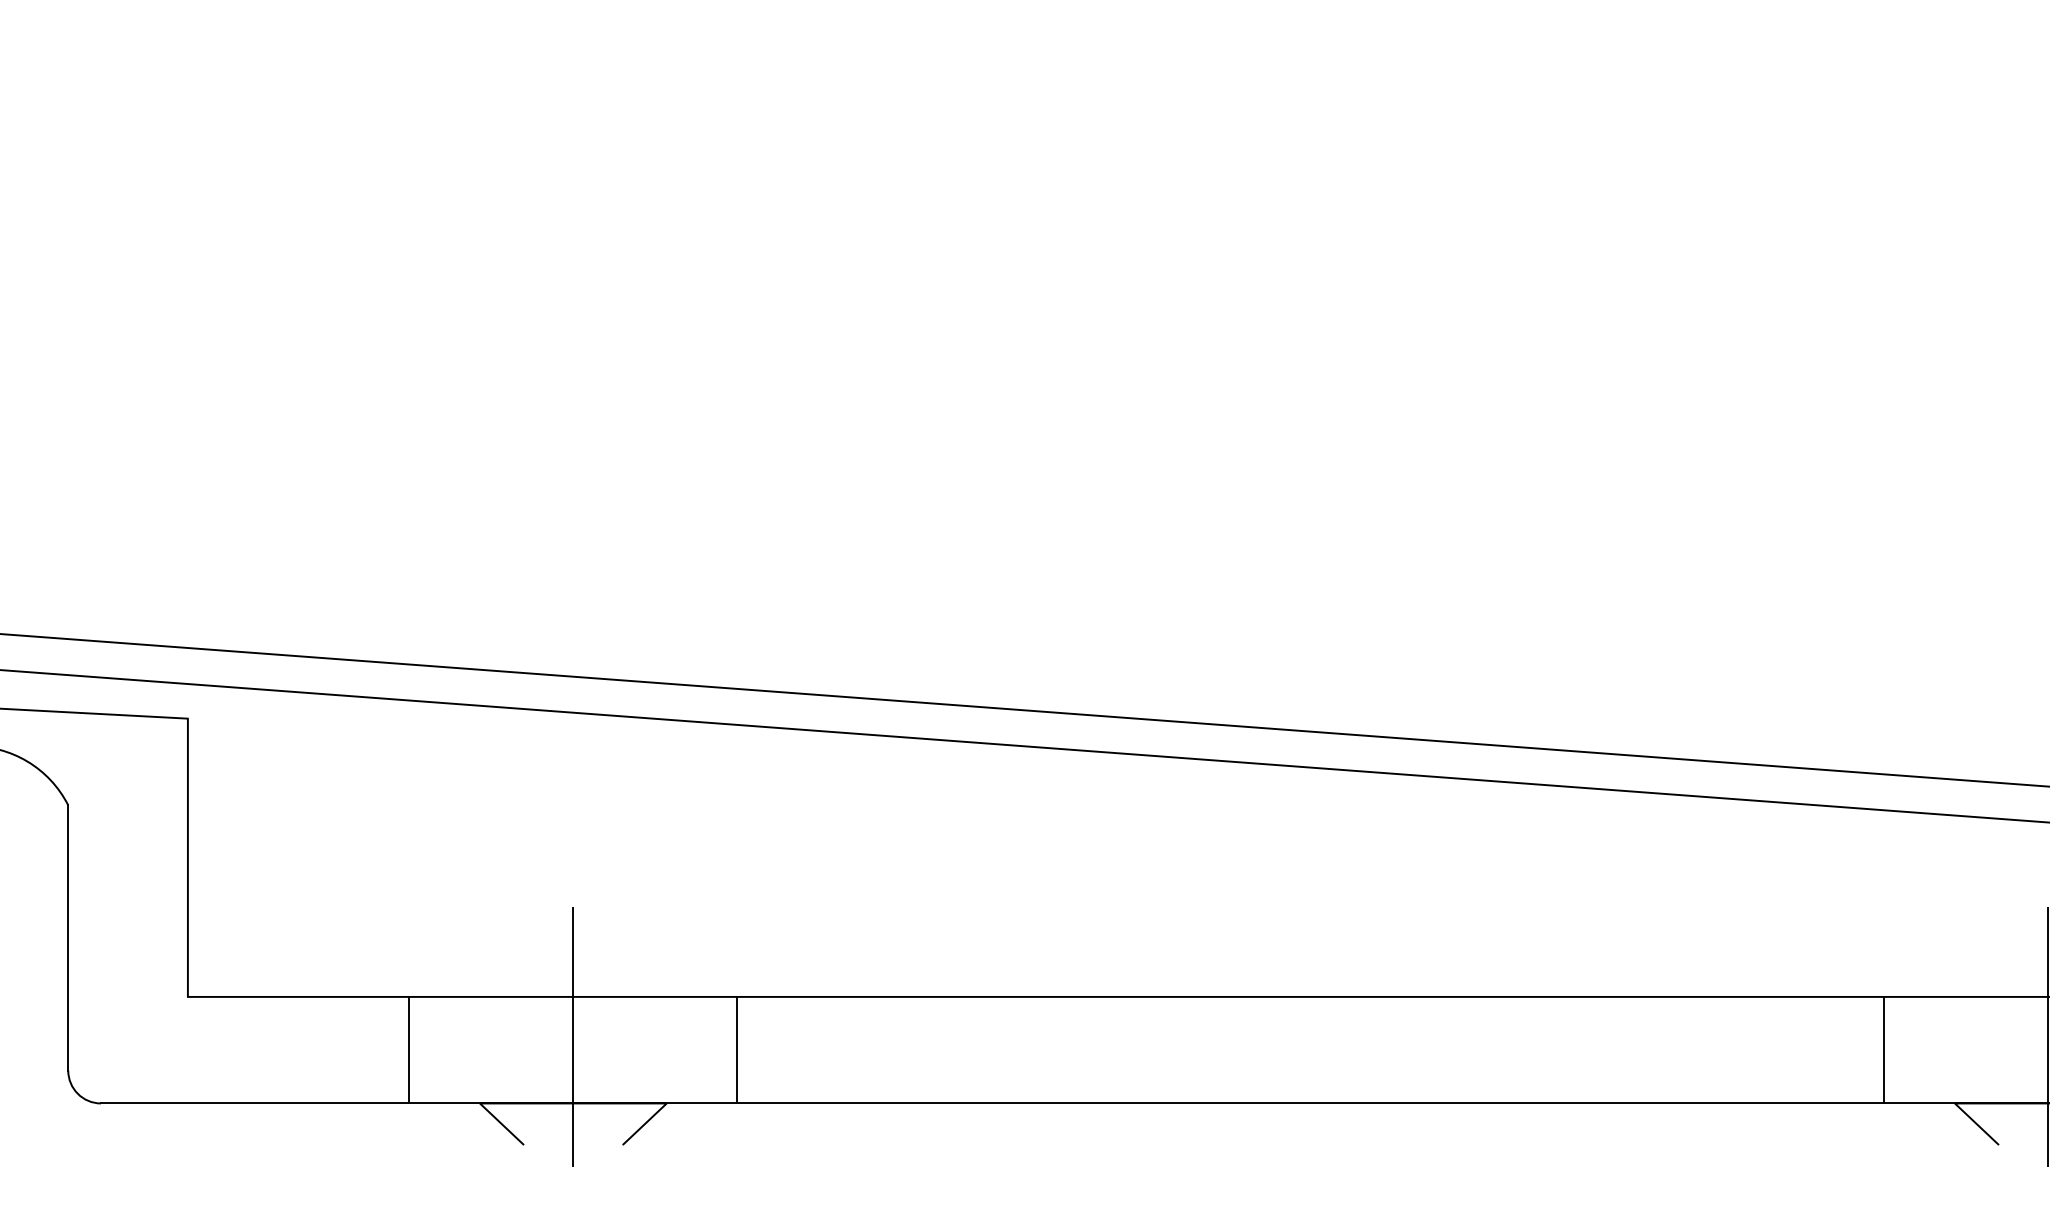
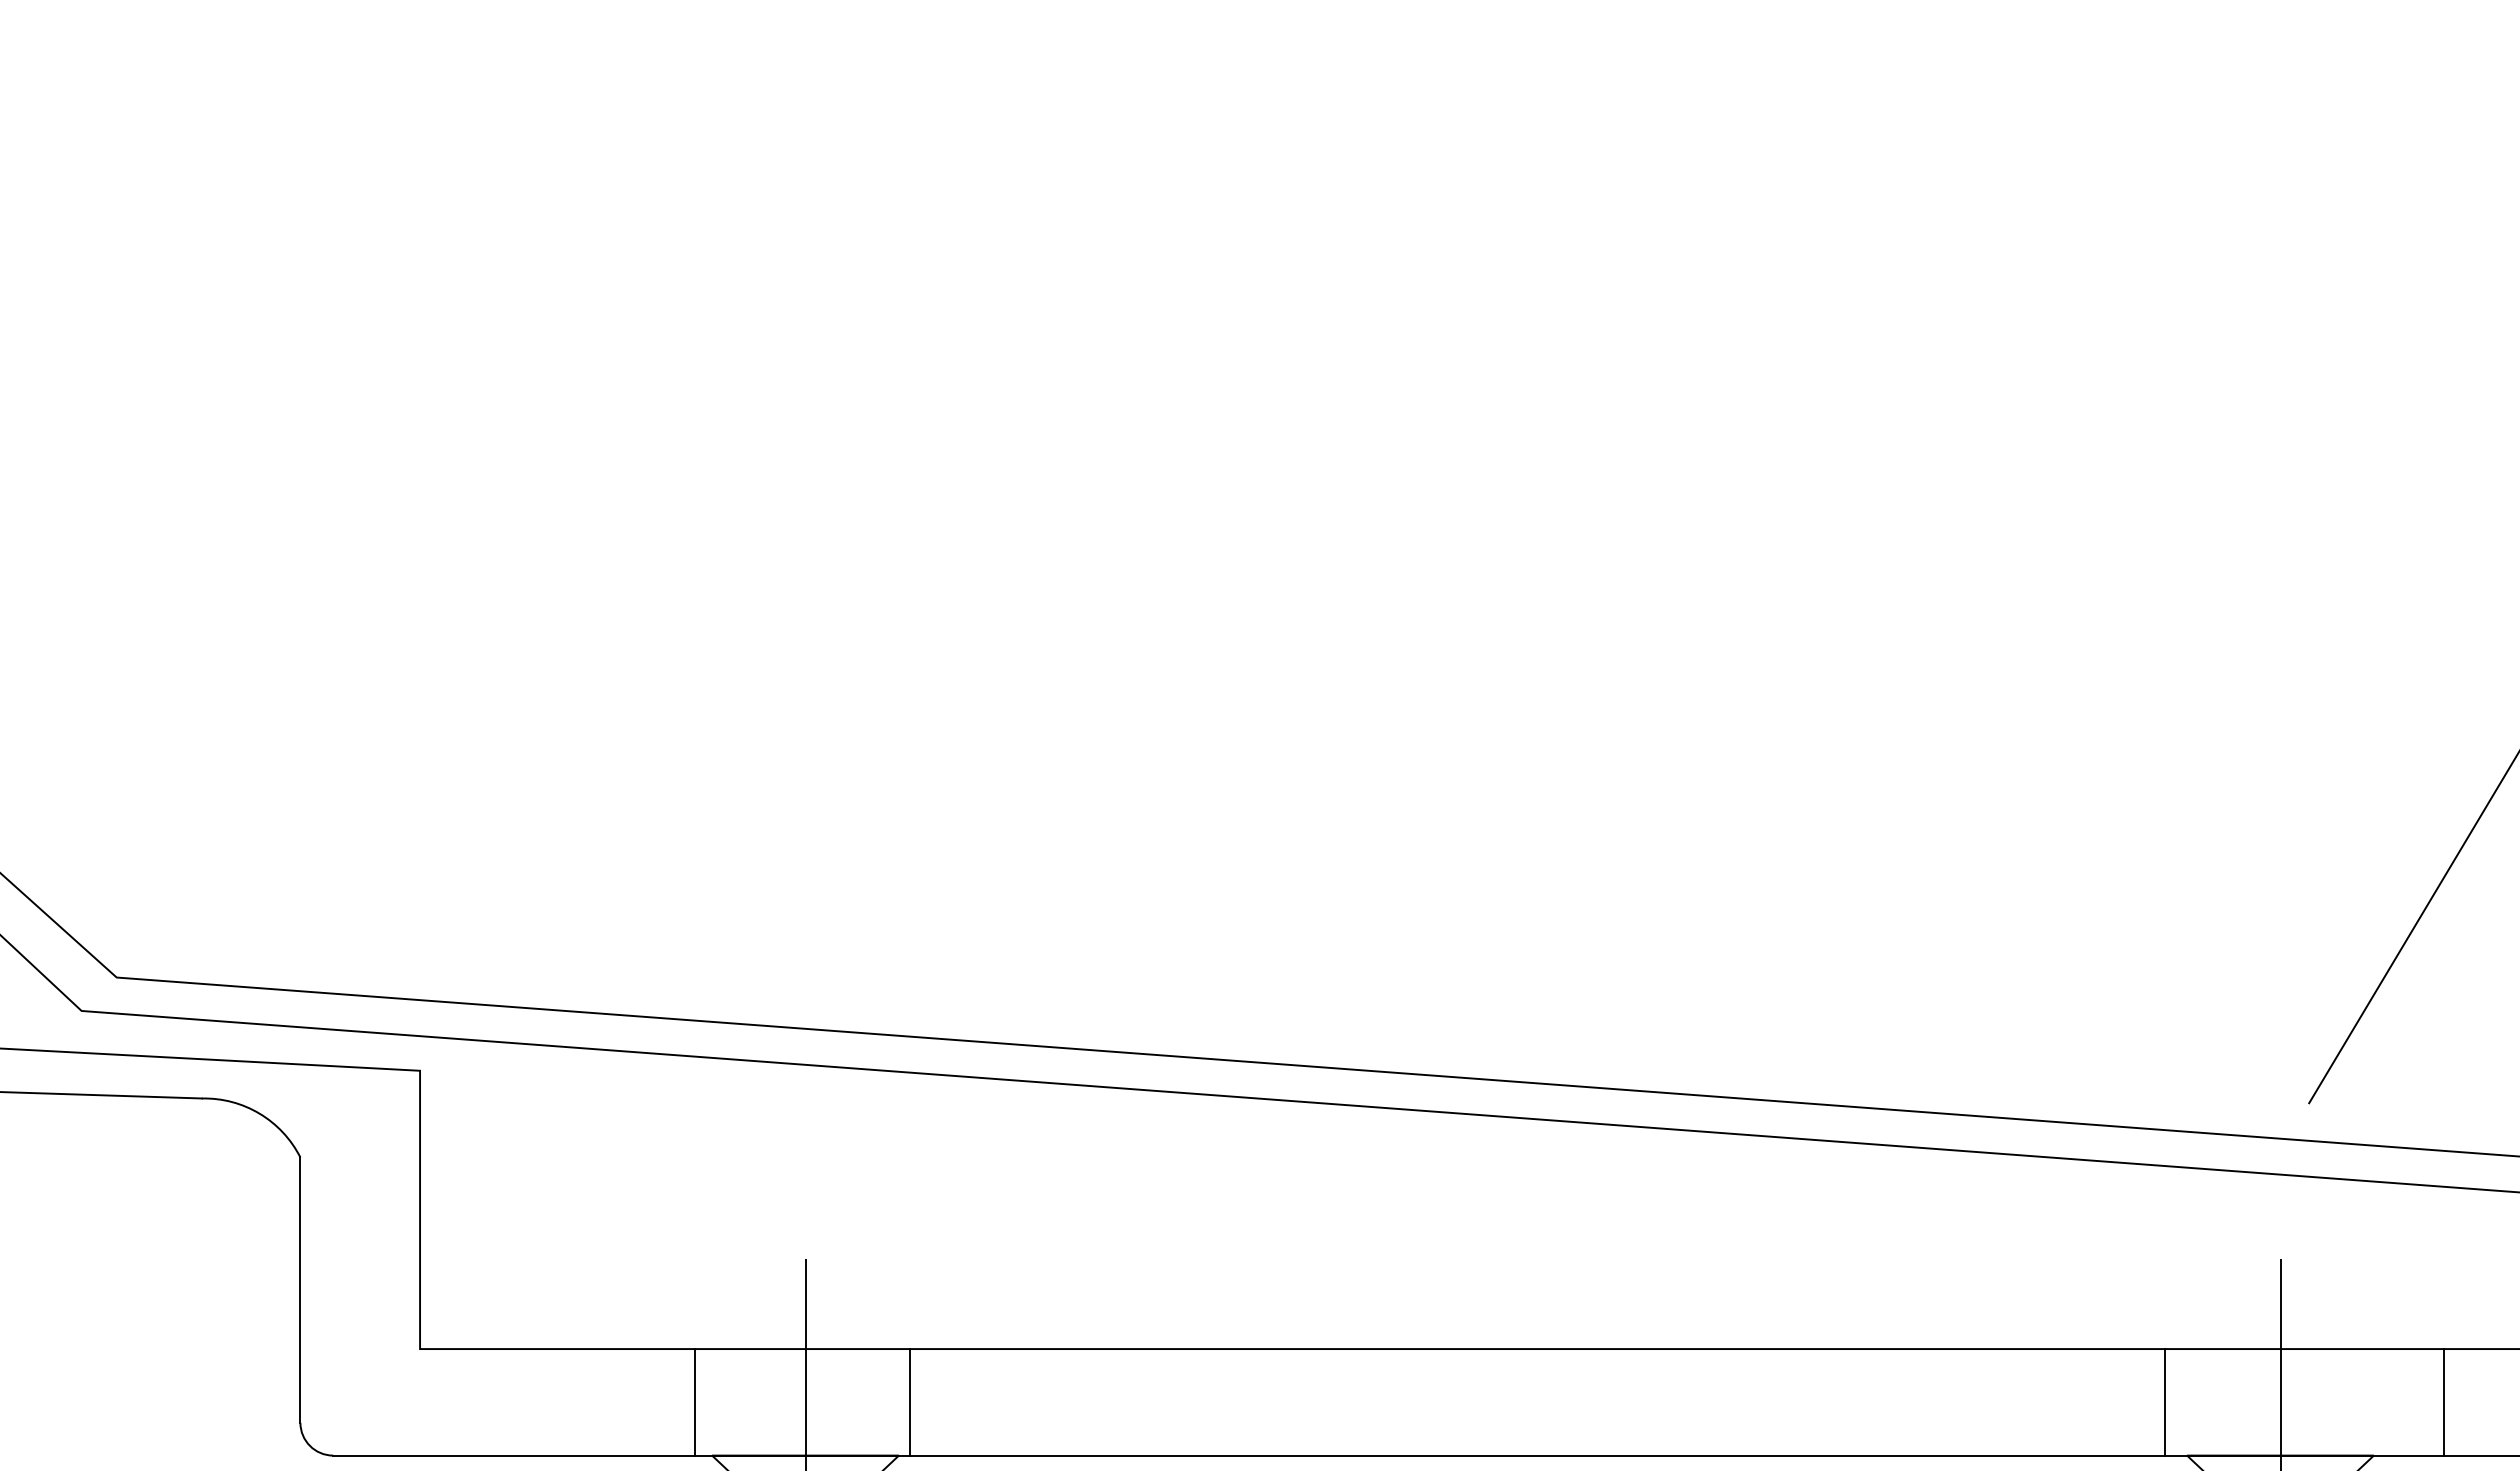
line: (409, 1050) -> (694, 1402), moved
line: (737, 1050) -> (910, 1402), moved
line: (1884, 1050) -> (2164, 1402), moved

